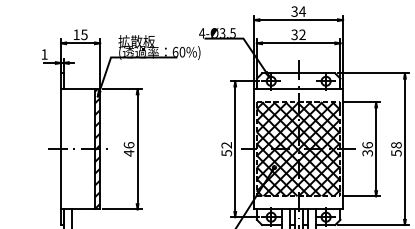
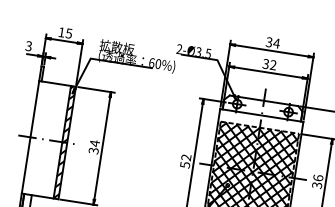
text: (202, 33) -> (179, 49), 4-Ø3.5 -> 2-Ø3.5
text: (44, 54) -> (28, 46), 1 -> 3
text: (128, 148) -> (93, 146), 46 -> 34

